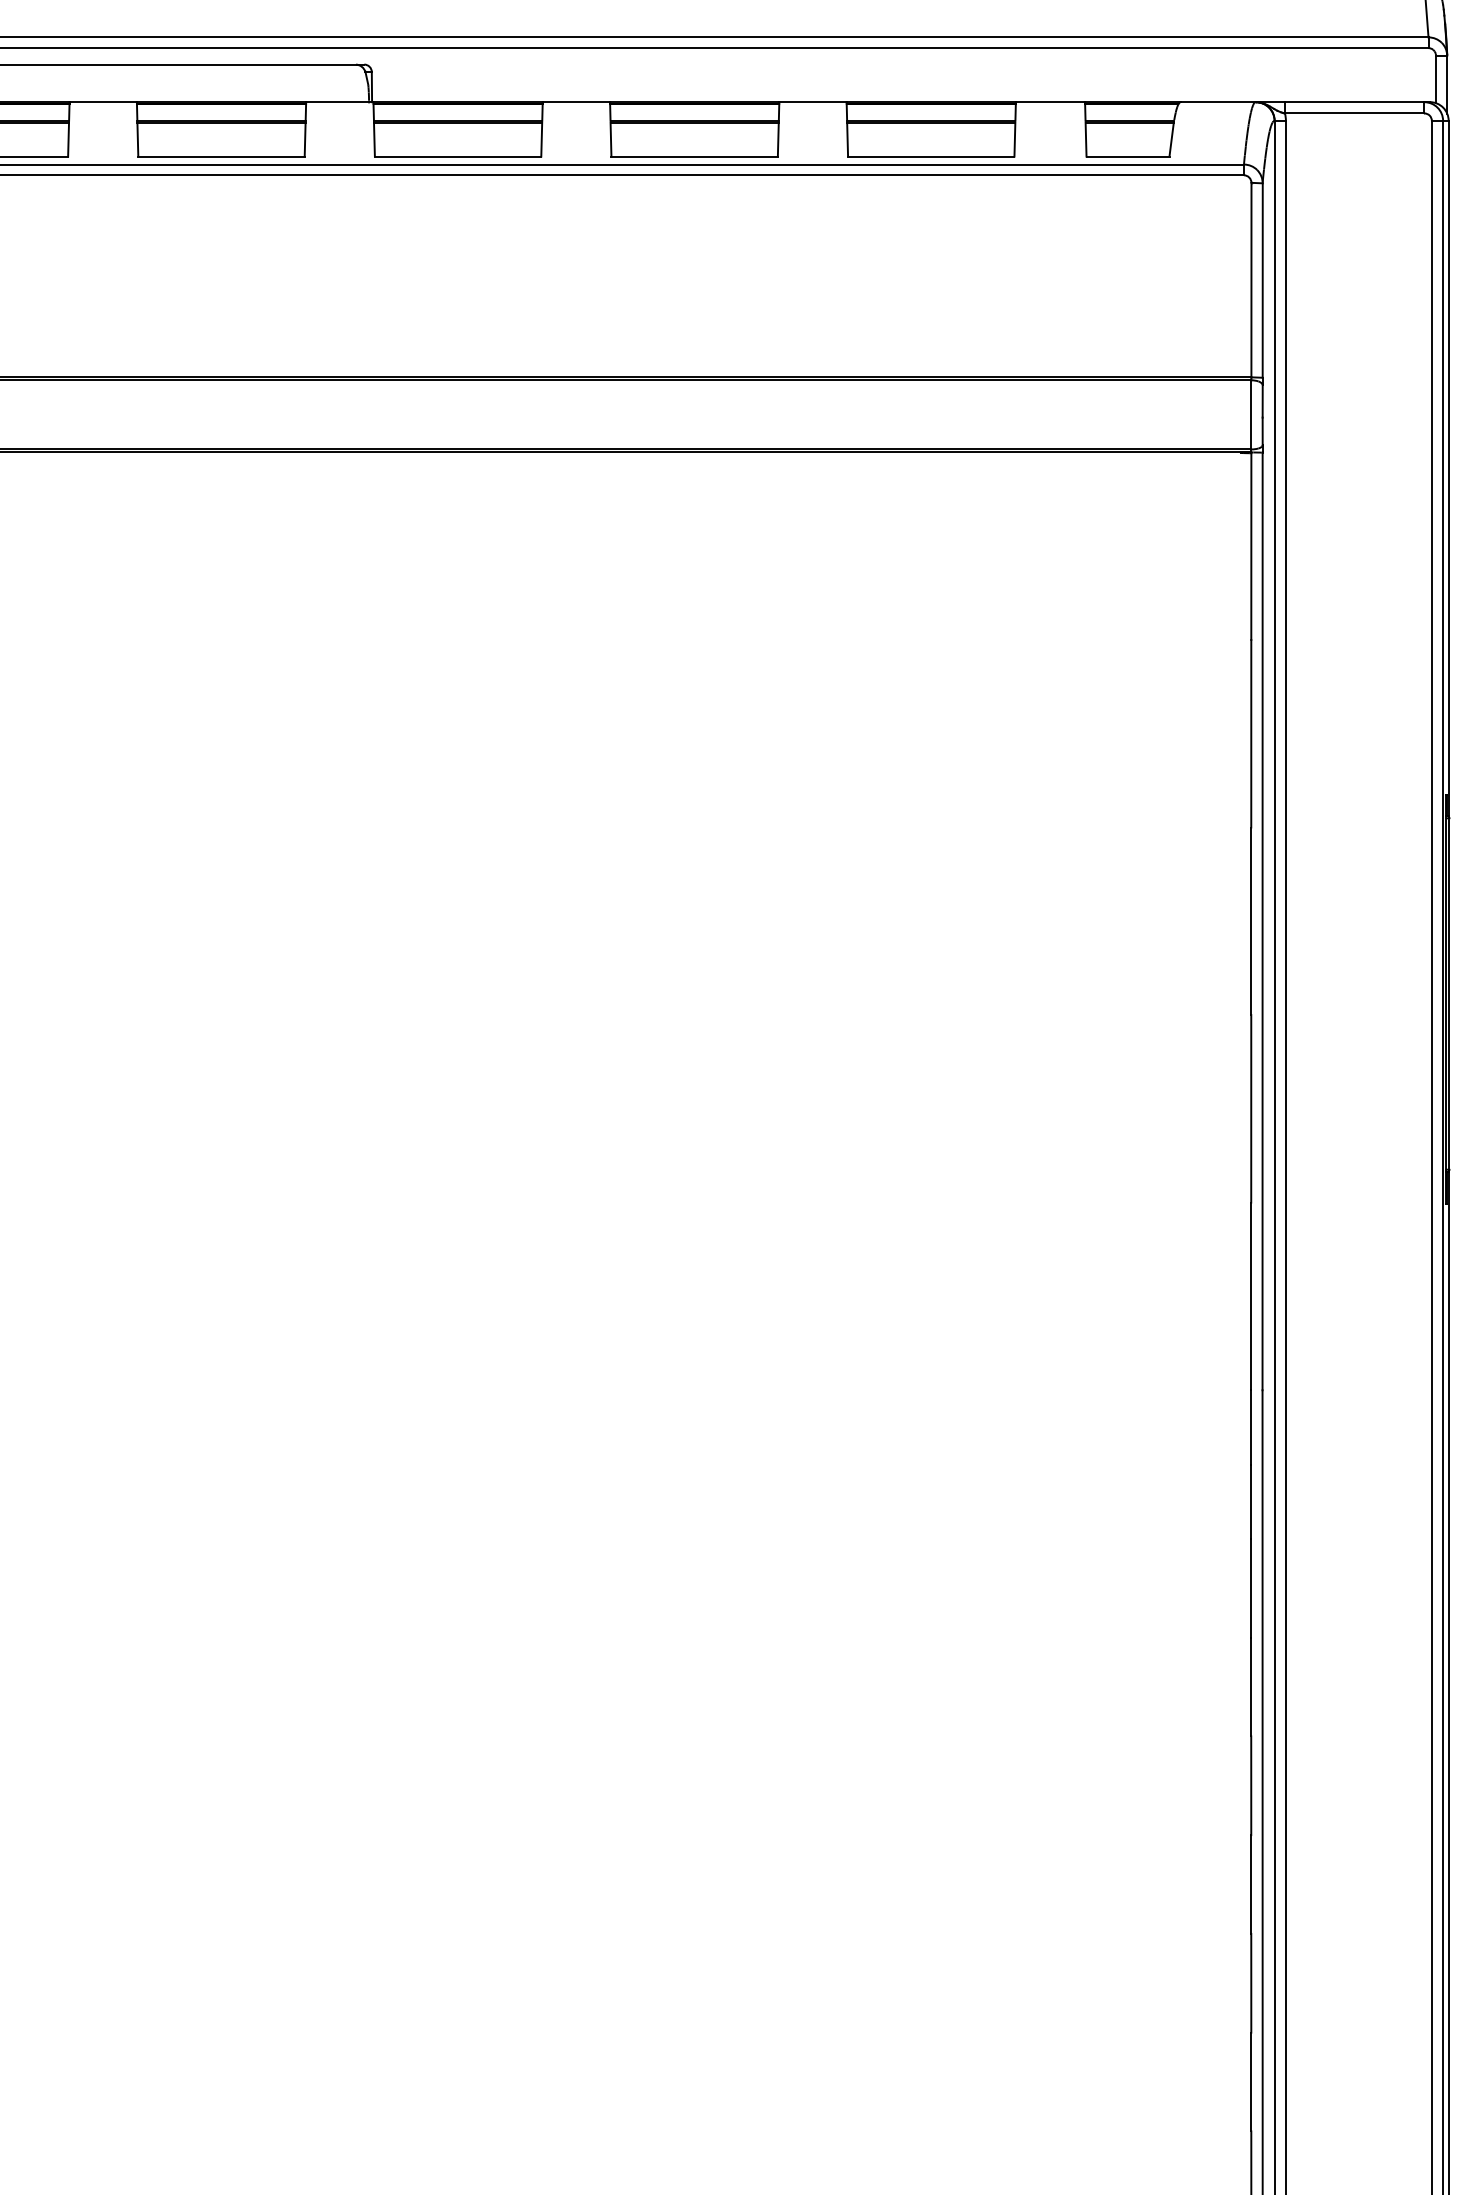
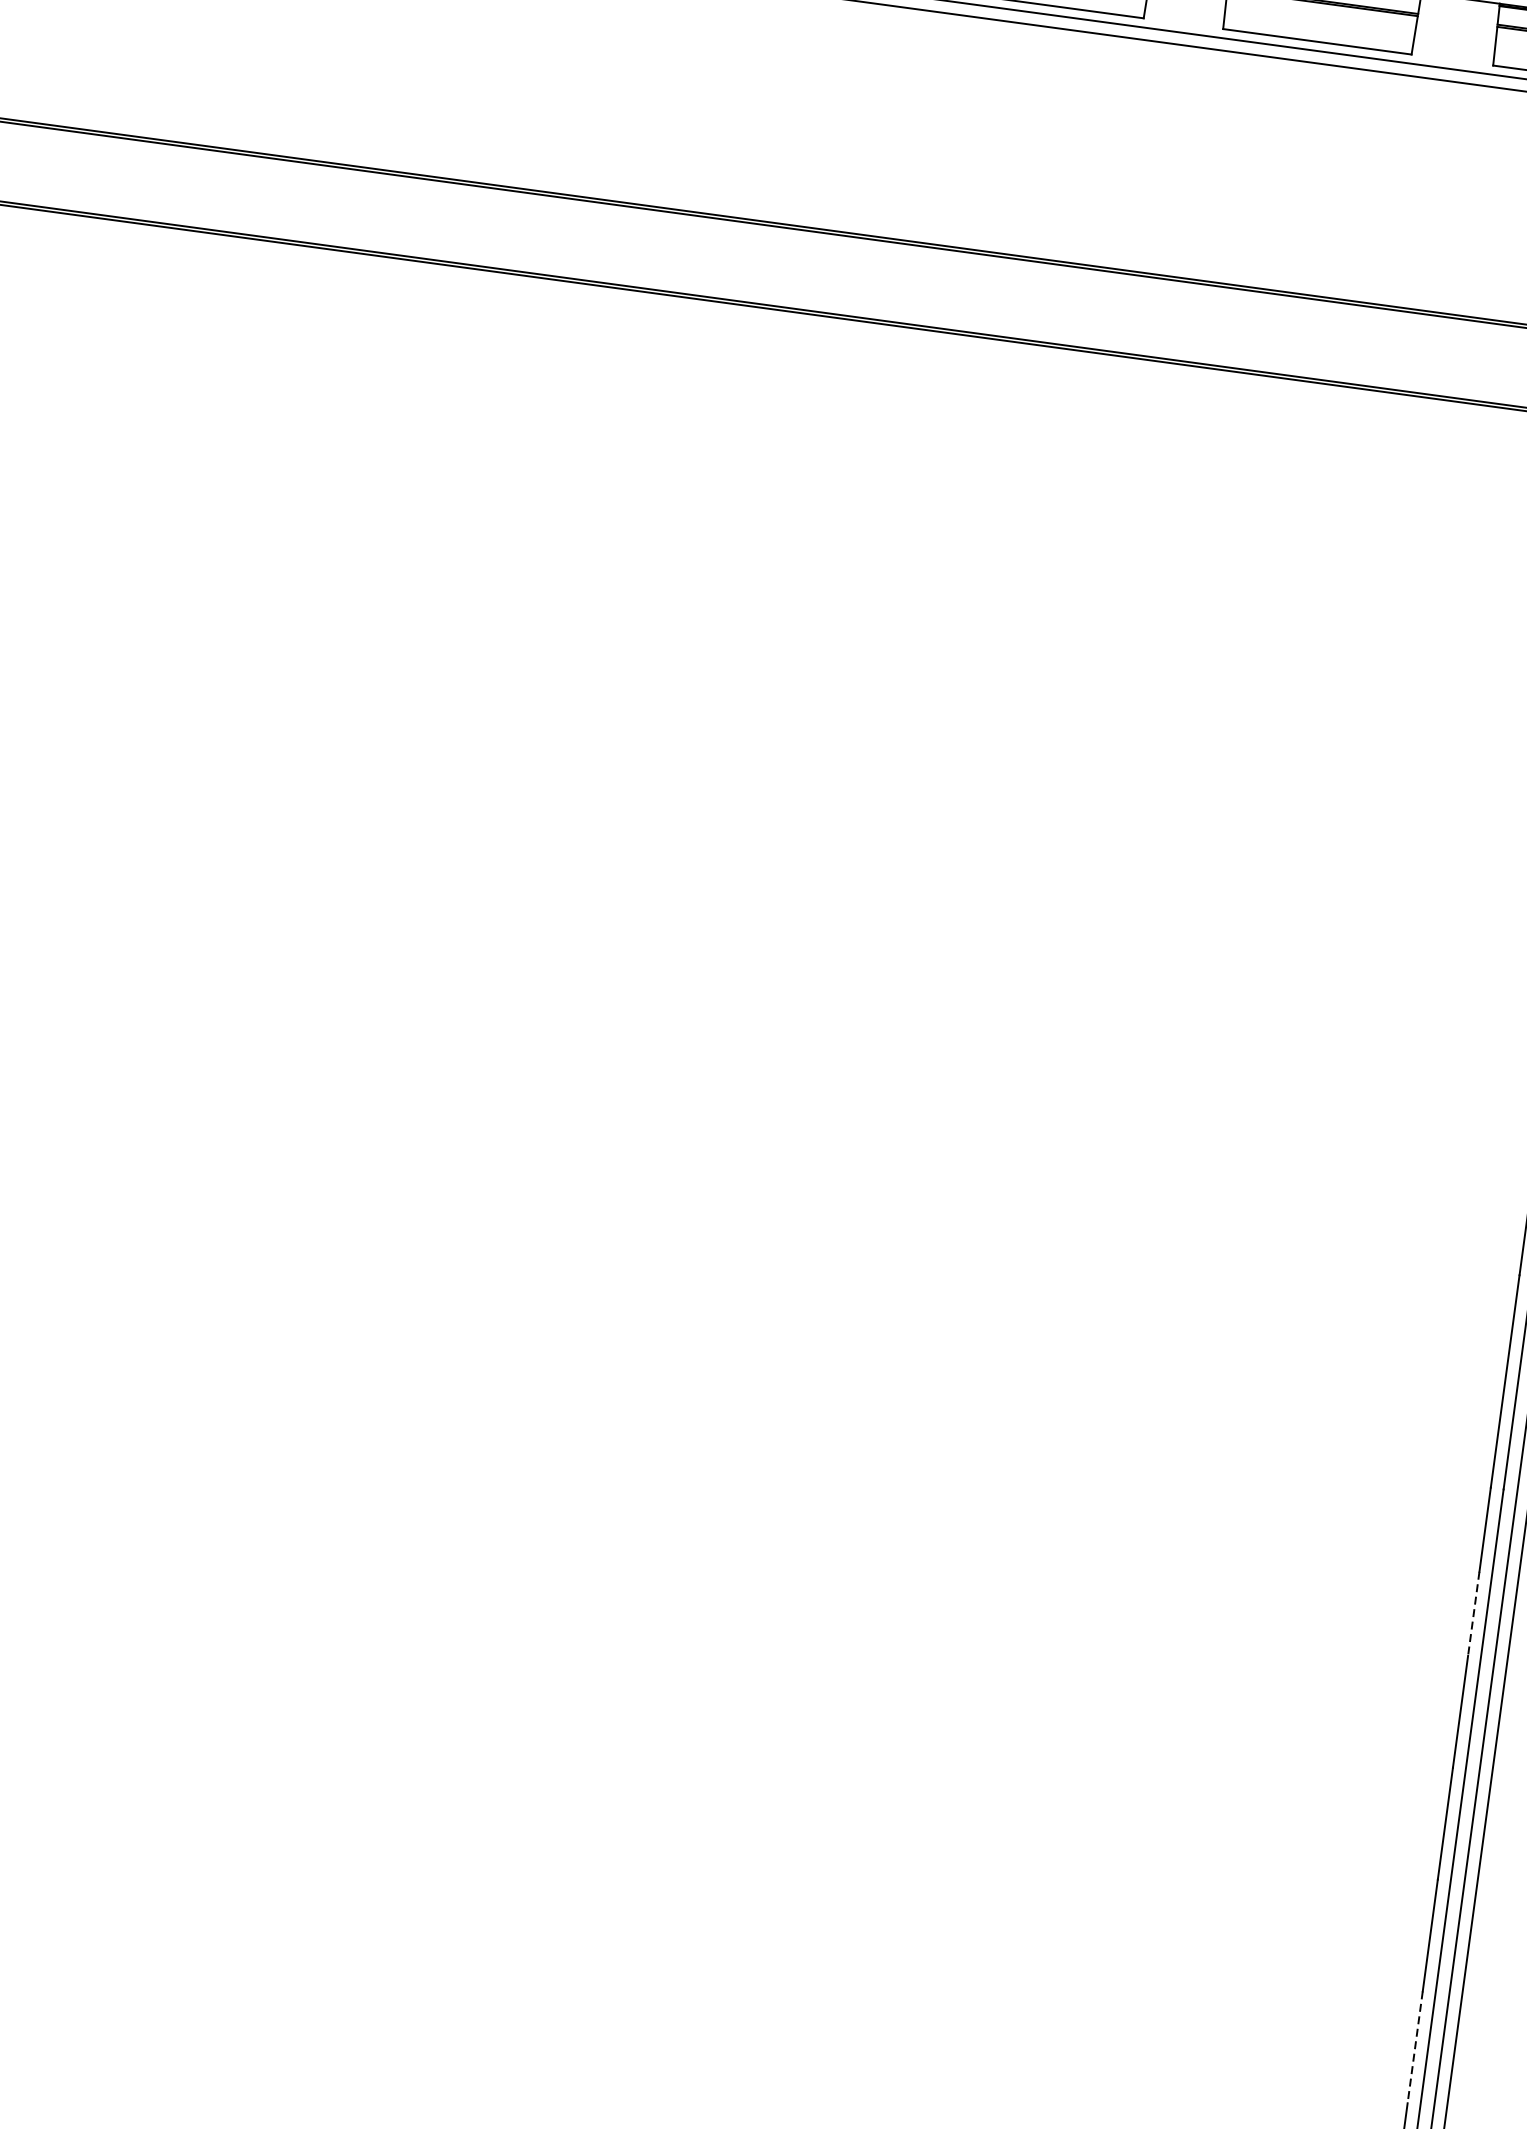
line: (1251, 1502) -> (1473, 1614), solid -> dashed
line: (1251, 1885) -> (1415, 2048), solid -> dashed

